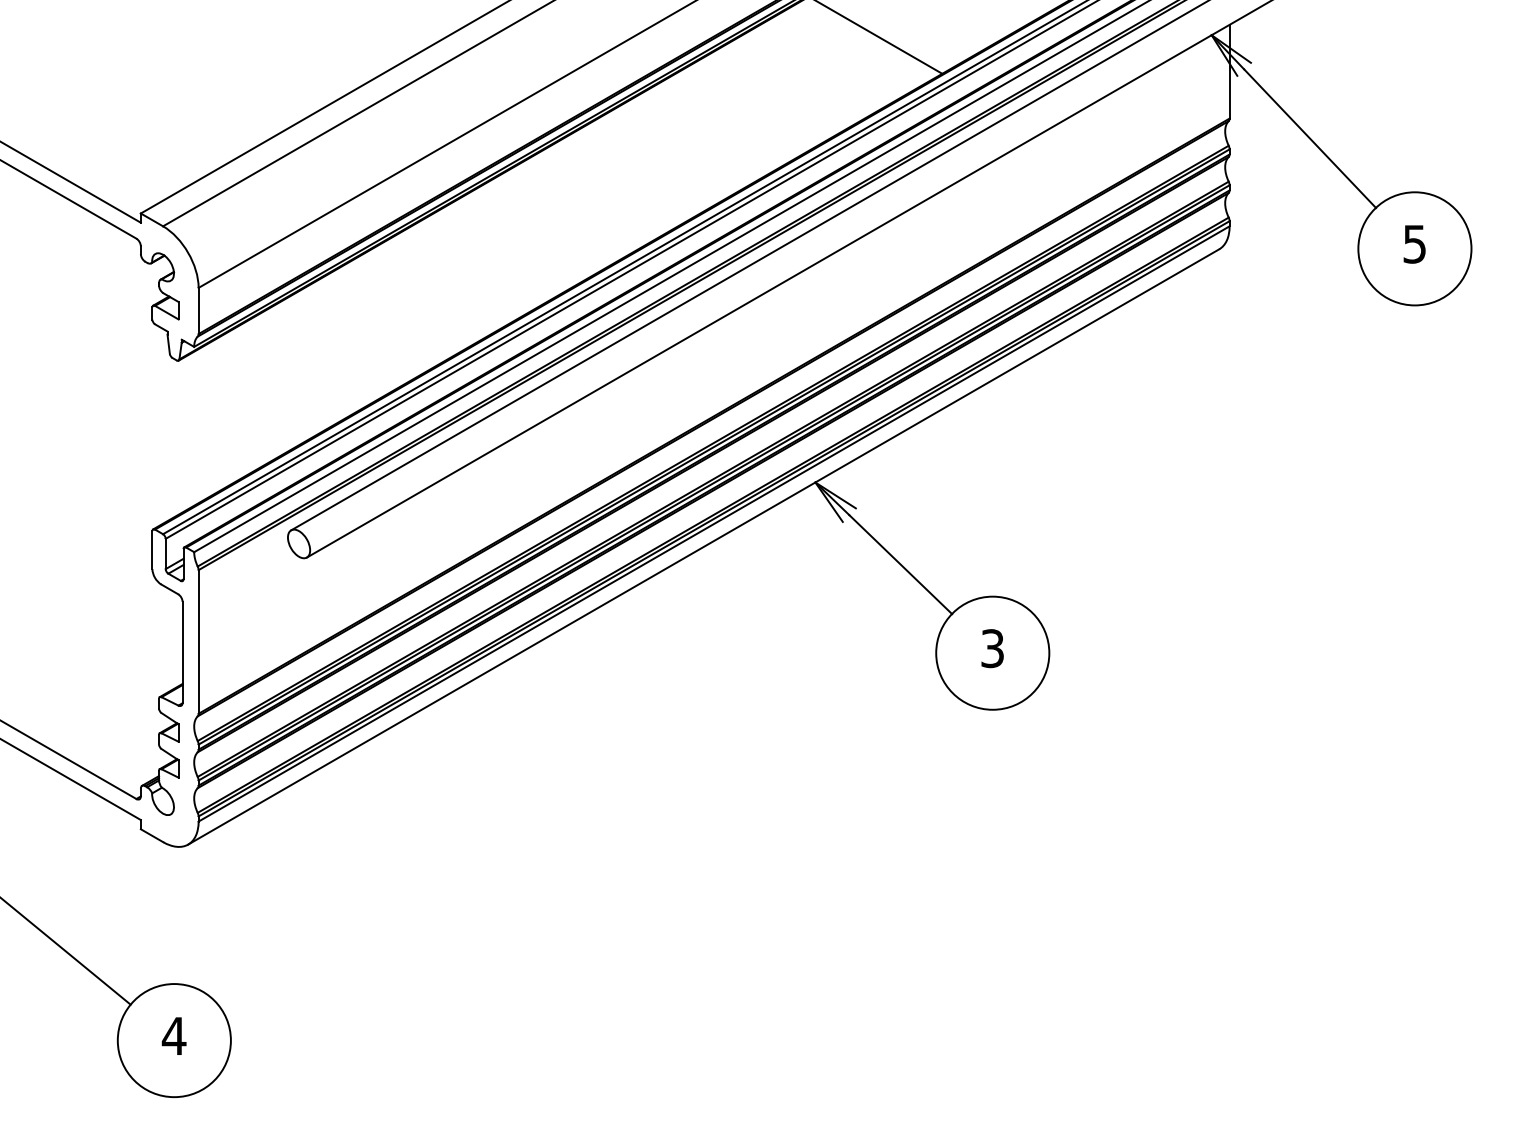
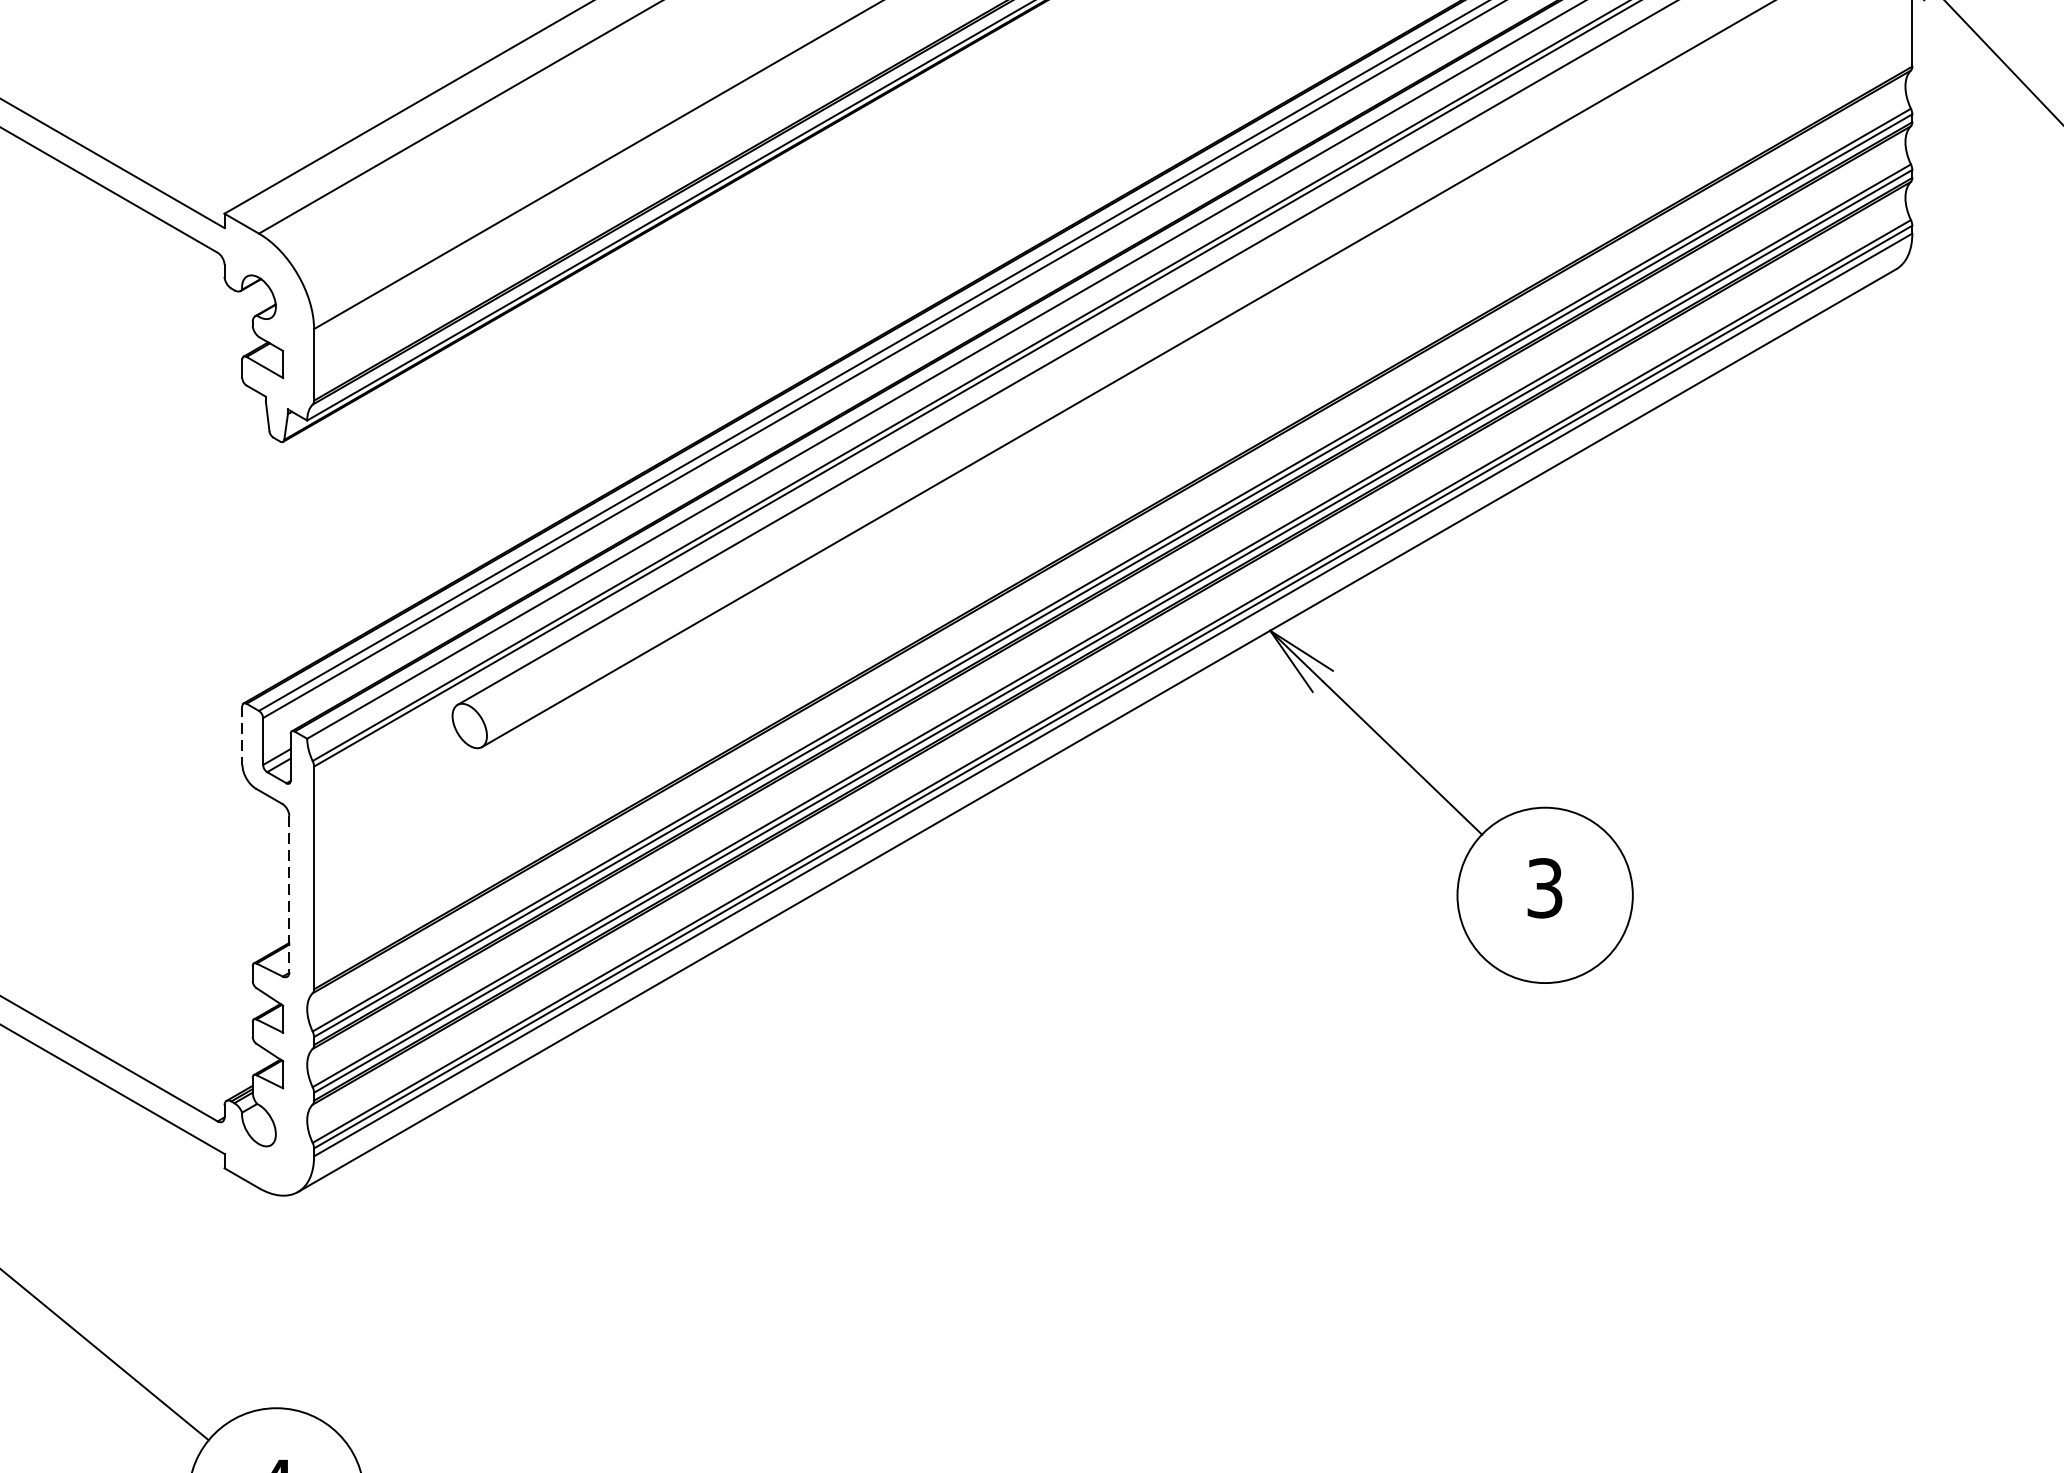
line: (152, 550) -> (242, 736), solid -> dashed
line: (182, 652) -> (289, 894), solid -> dashed

